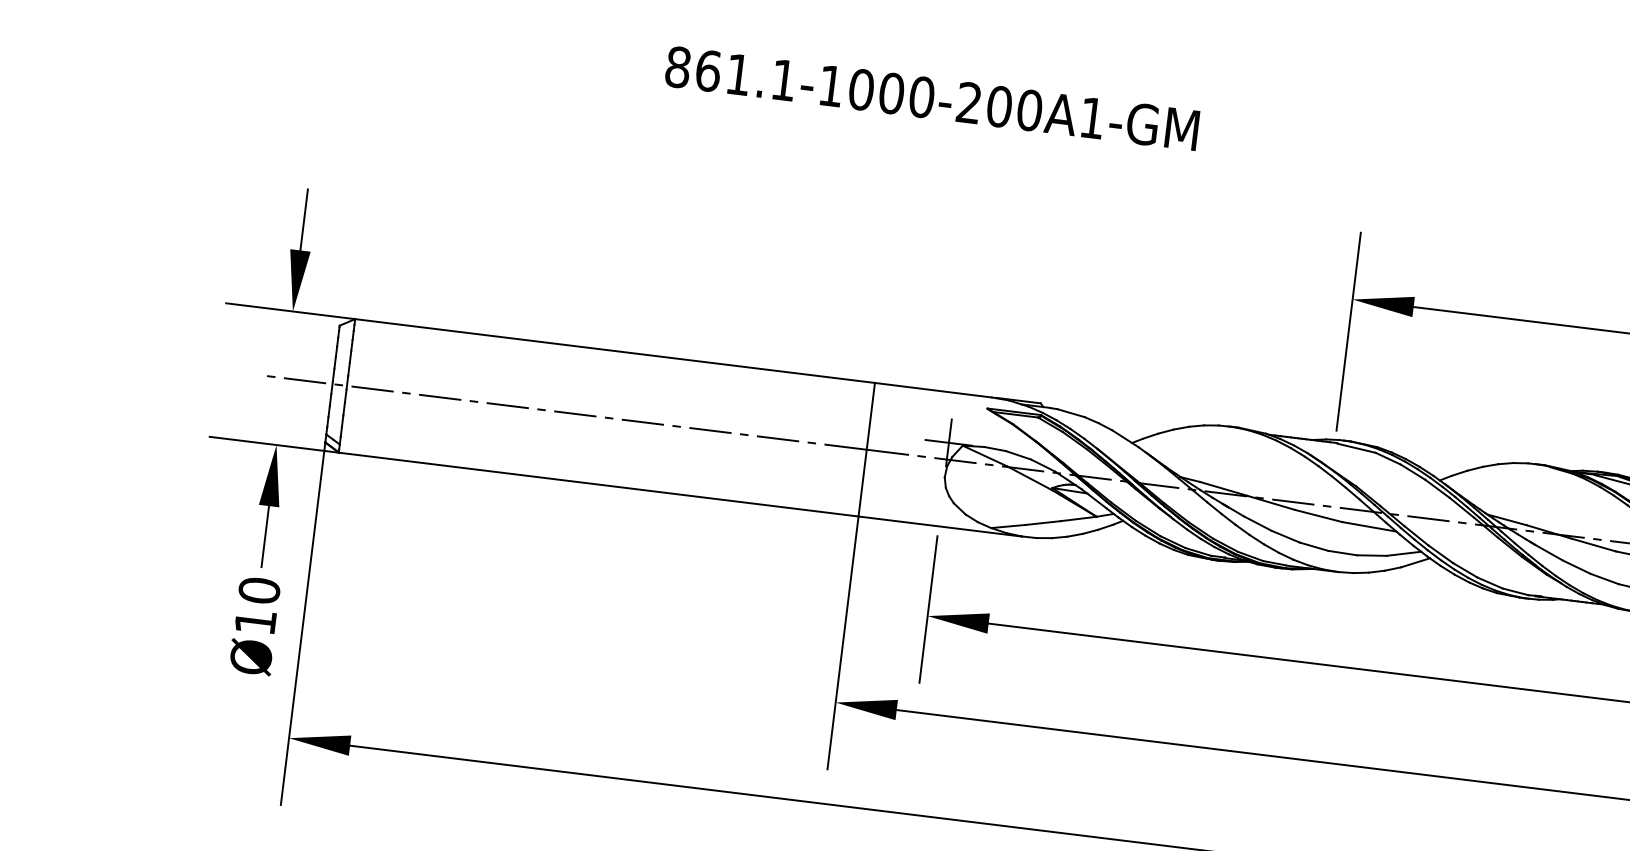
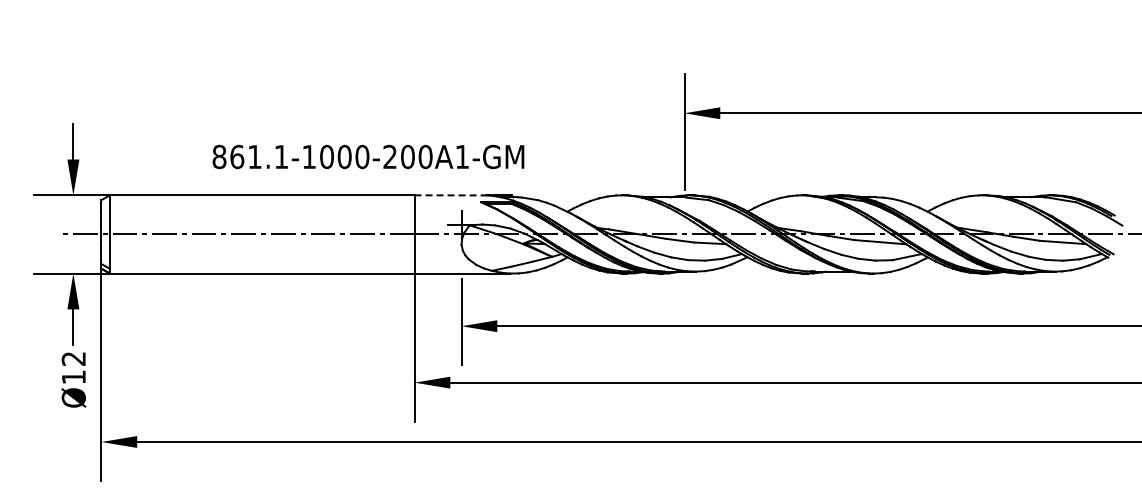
text: (932, 97) -> (368, 156), moved
line: (934, 390) -> (449, 195), solid -> dashed
text: (258, 589) -> (73, 358), Ø10 -> Ø12

